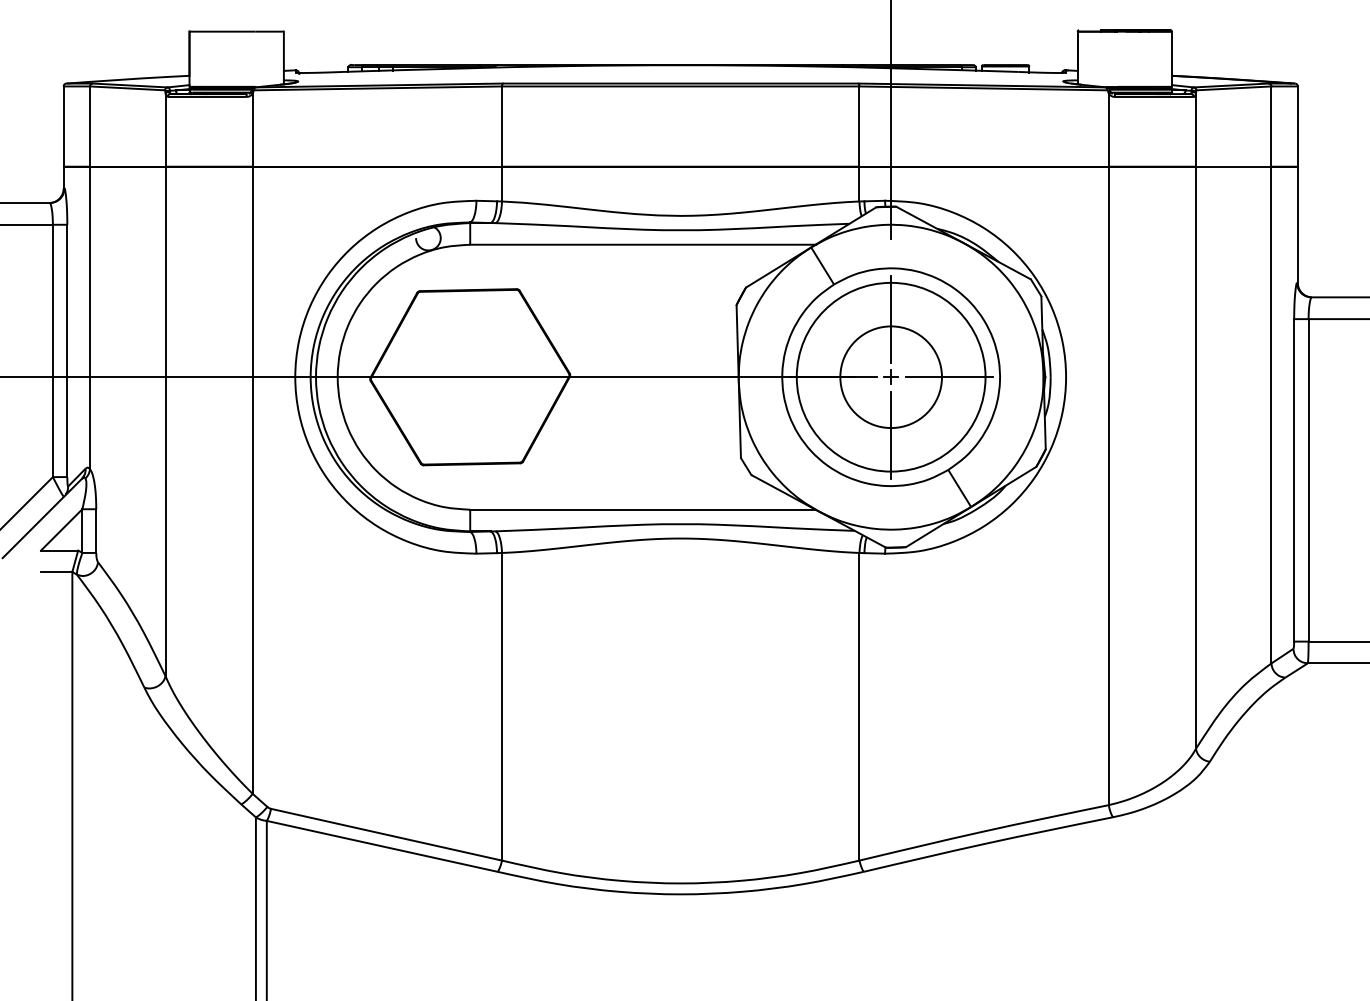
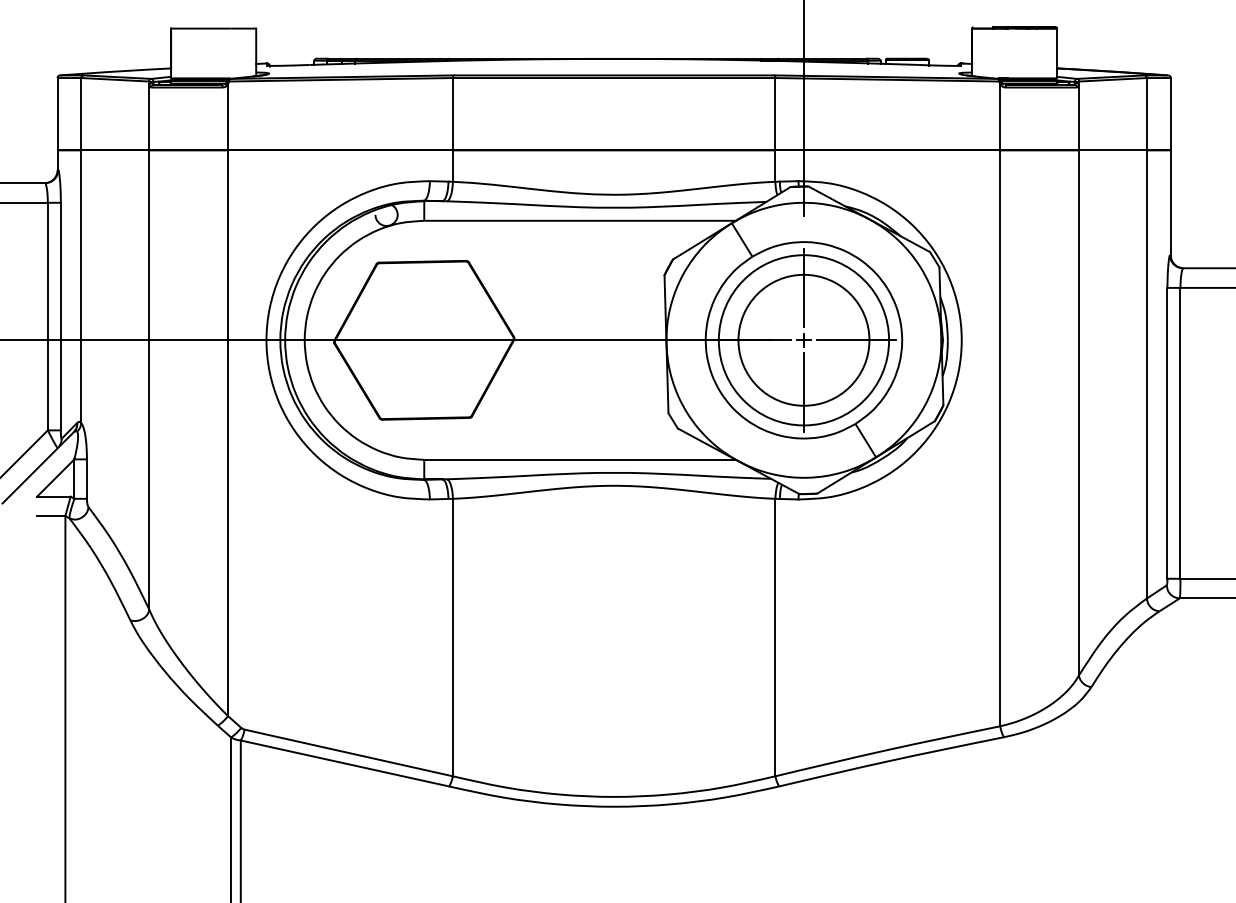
circle: (890, 376) -> (803, 339), size x1.43

